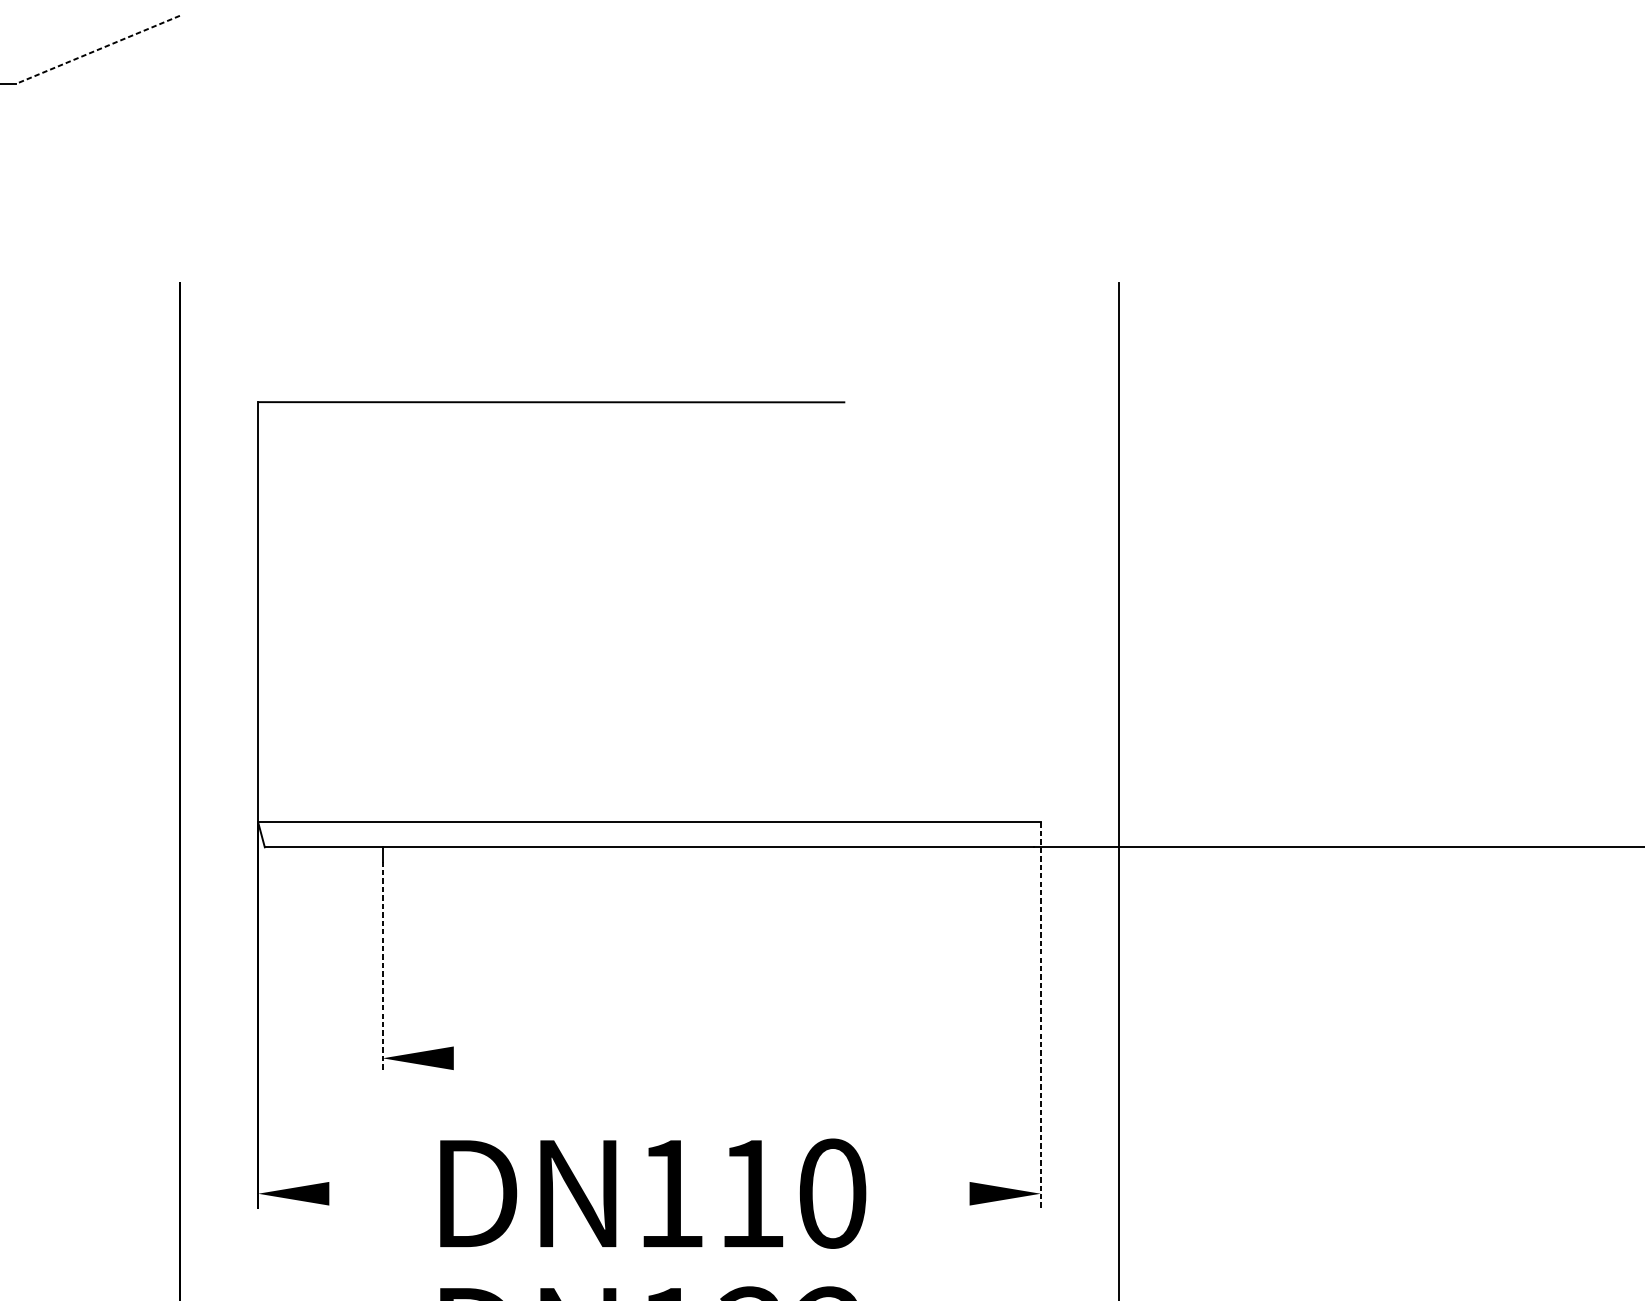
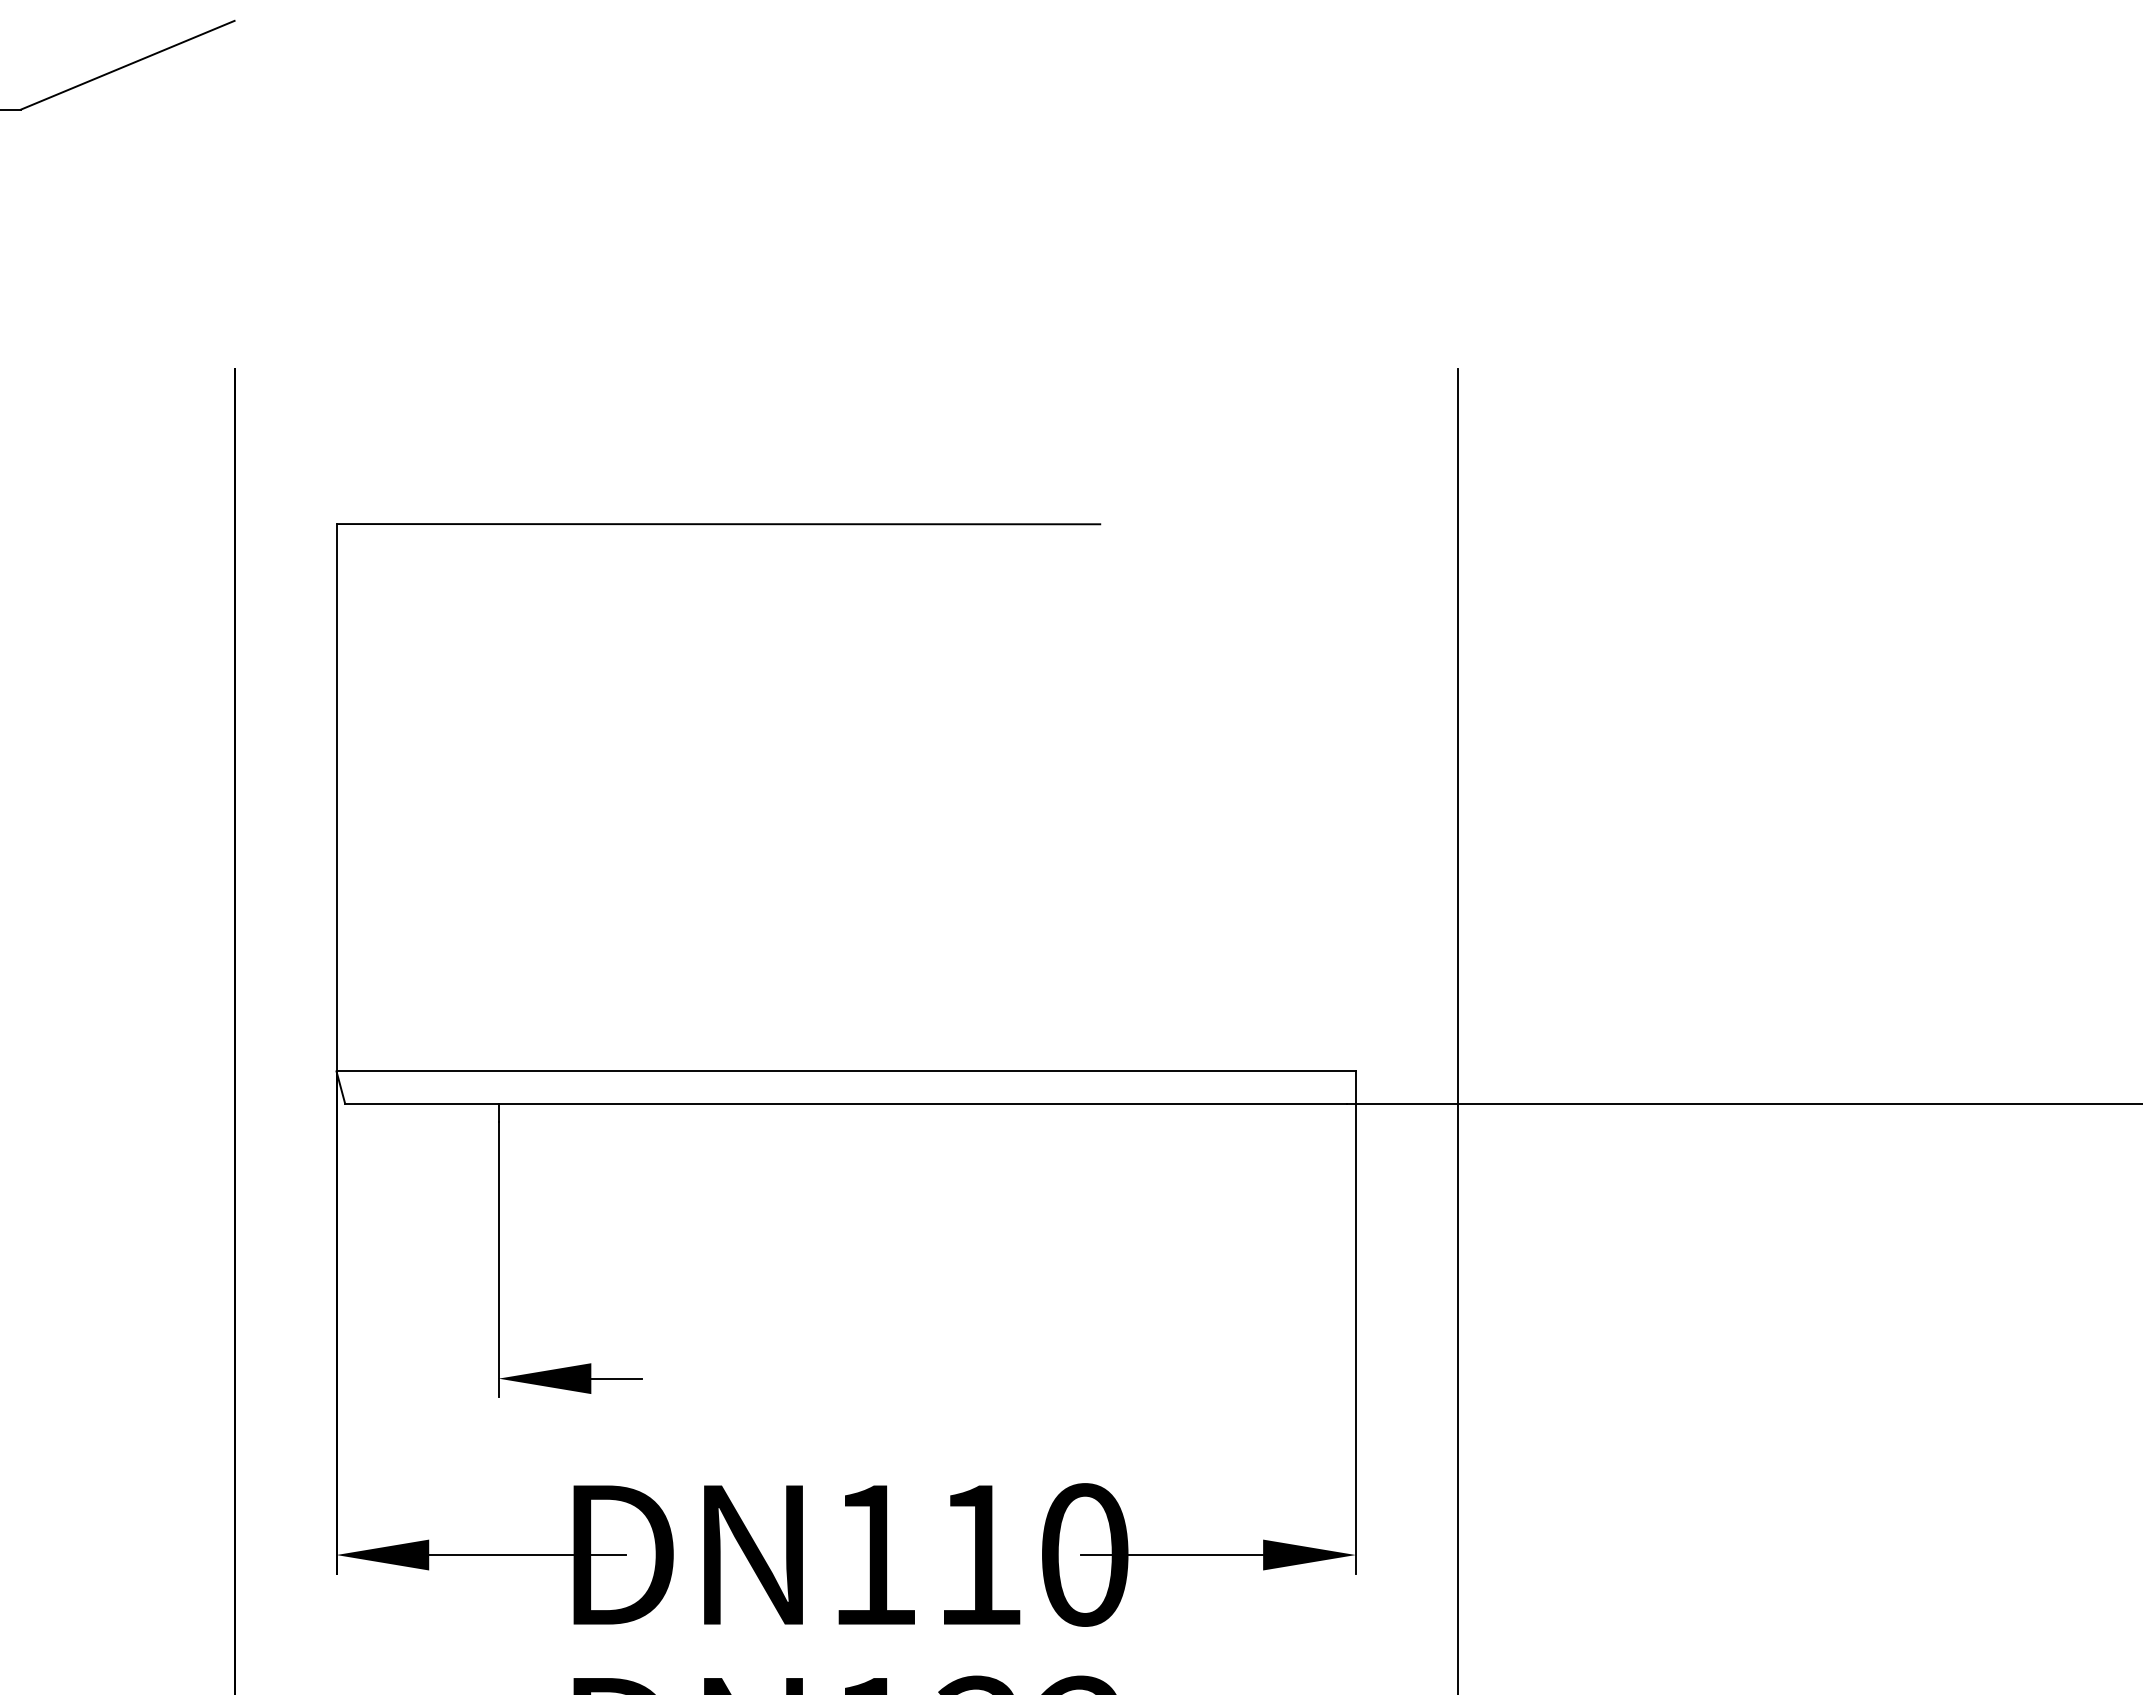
line: (97, 50) -> (127, 65), dashed -> solid
line: (382, 967) -> (498, 1260), dashed -> solid
line: (1040, 1015) -> (1355, 1322), dashed -> solid
line: (473, 1058) -> (616, 1378), added
line: (404, 1194) -> (527, 1555), added
line: (899, 1194) -> (1171, 1555), added

